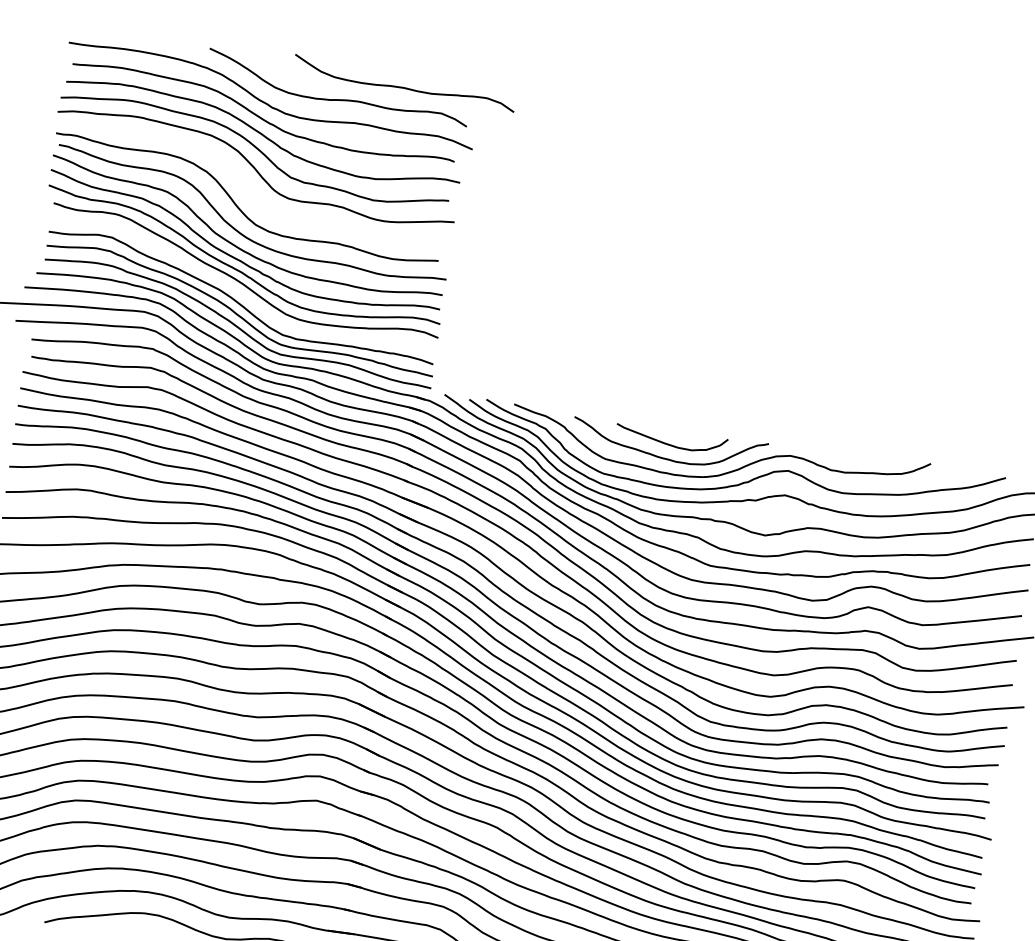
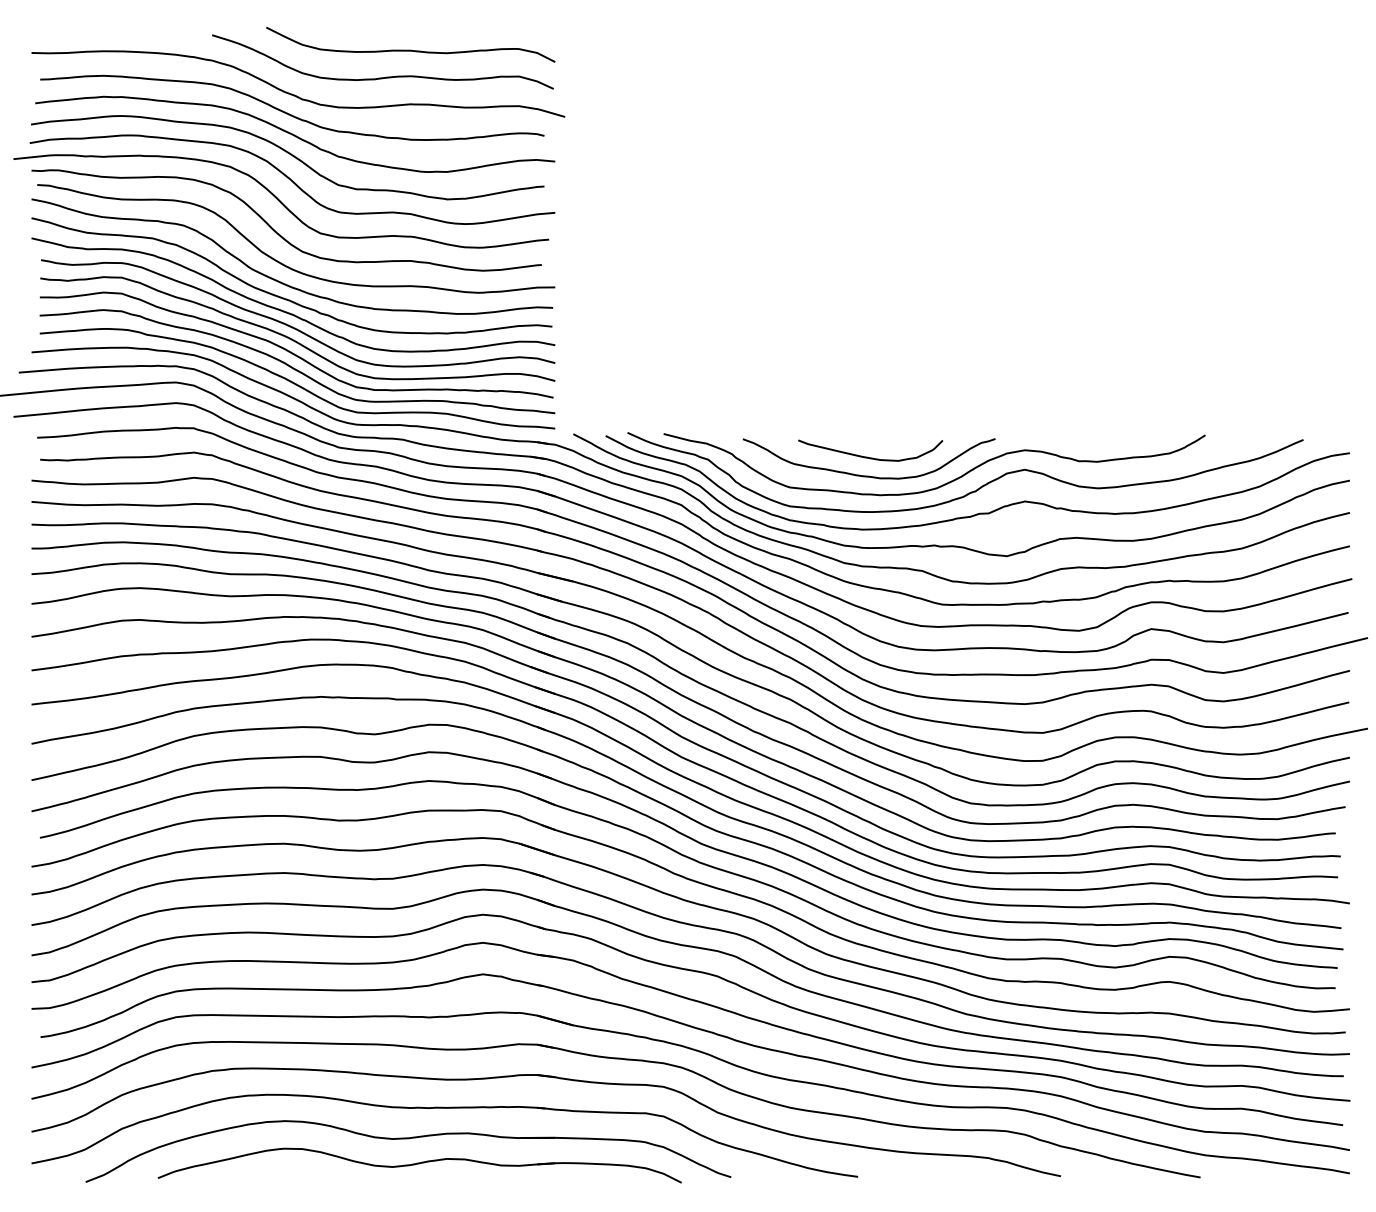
curve: (403, 86) -> (410, 49), moved
curve: (245, 183) -> (281, 201), added
curve: (238, 290) -> (292, 338), added

